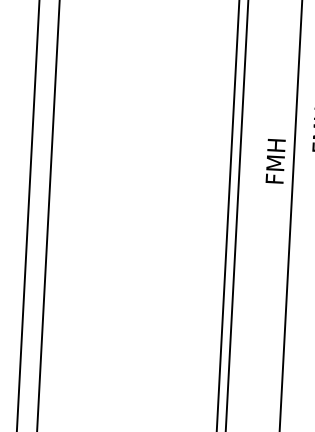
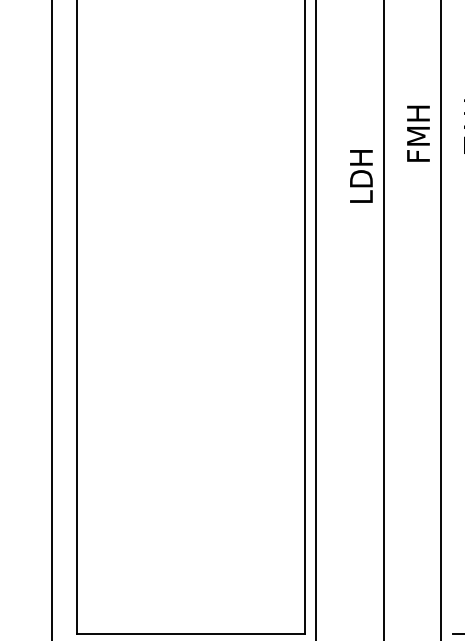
text: (275, 161) -> (361, 176), FMH -> LDH

